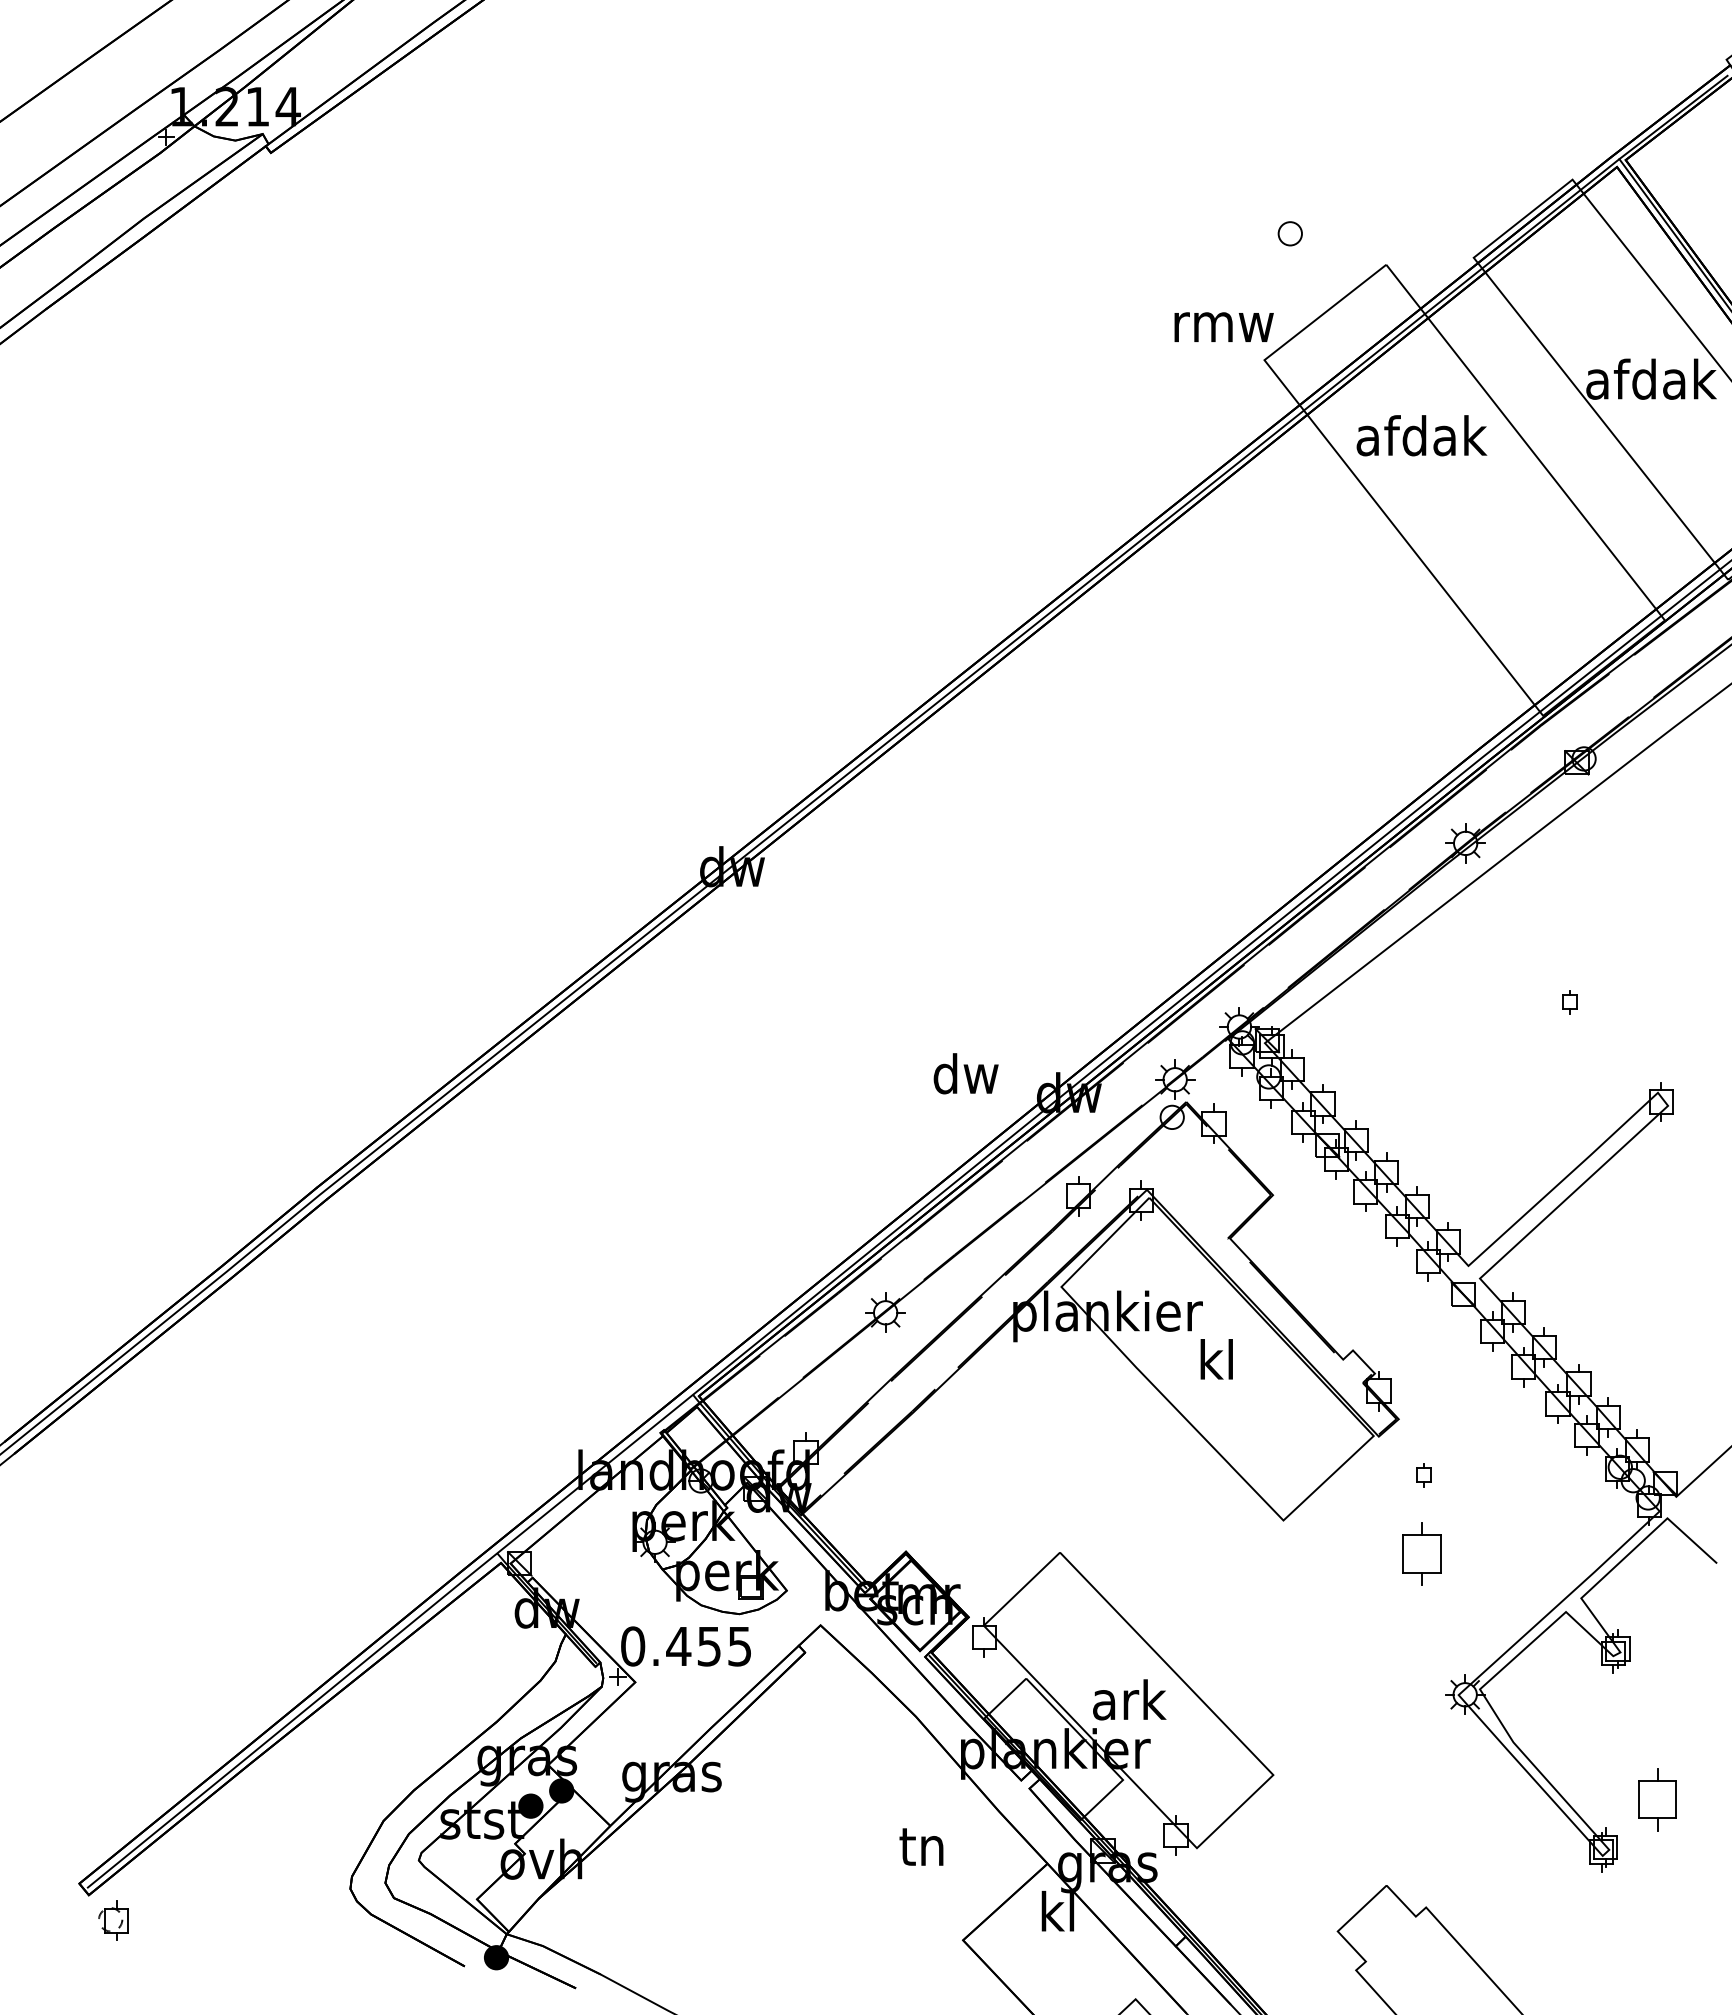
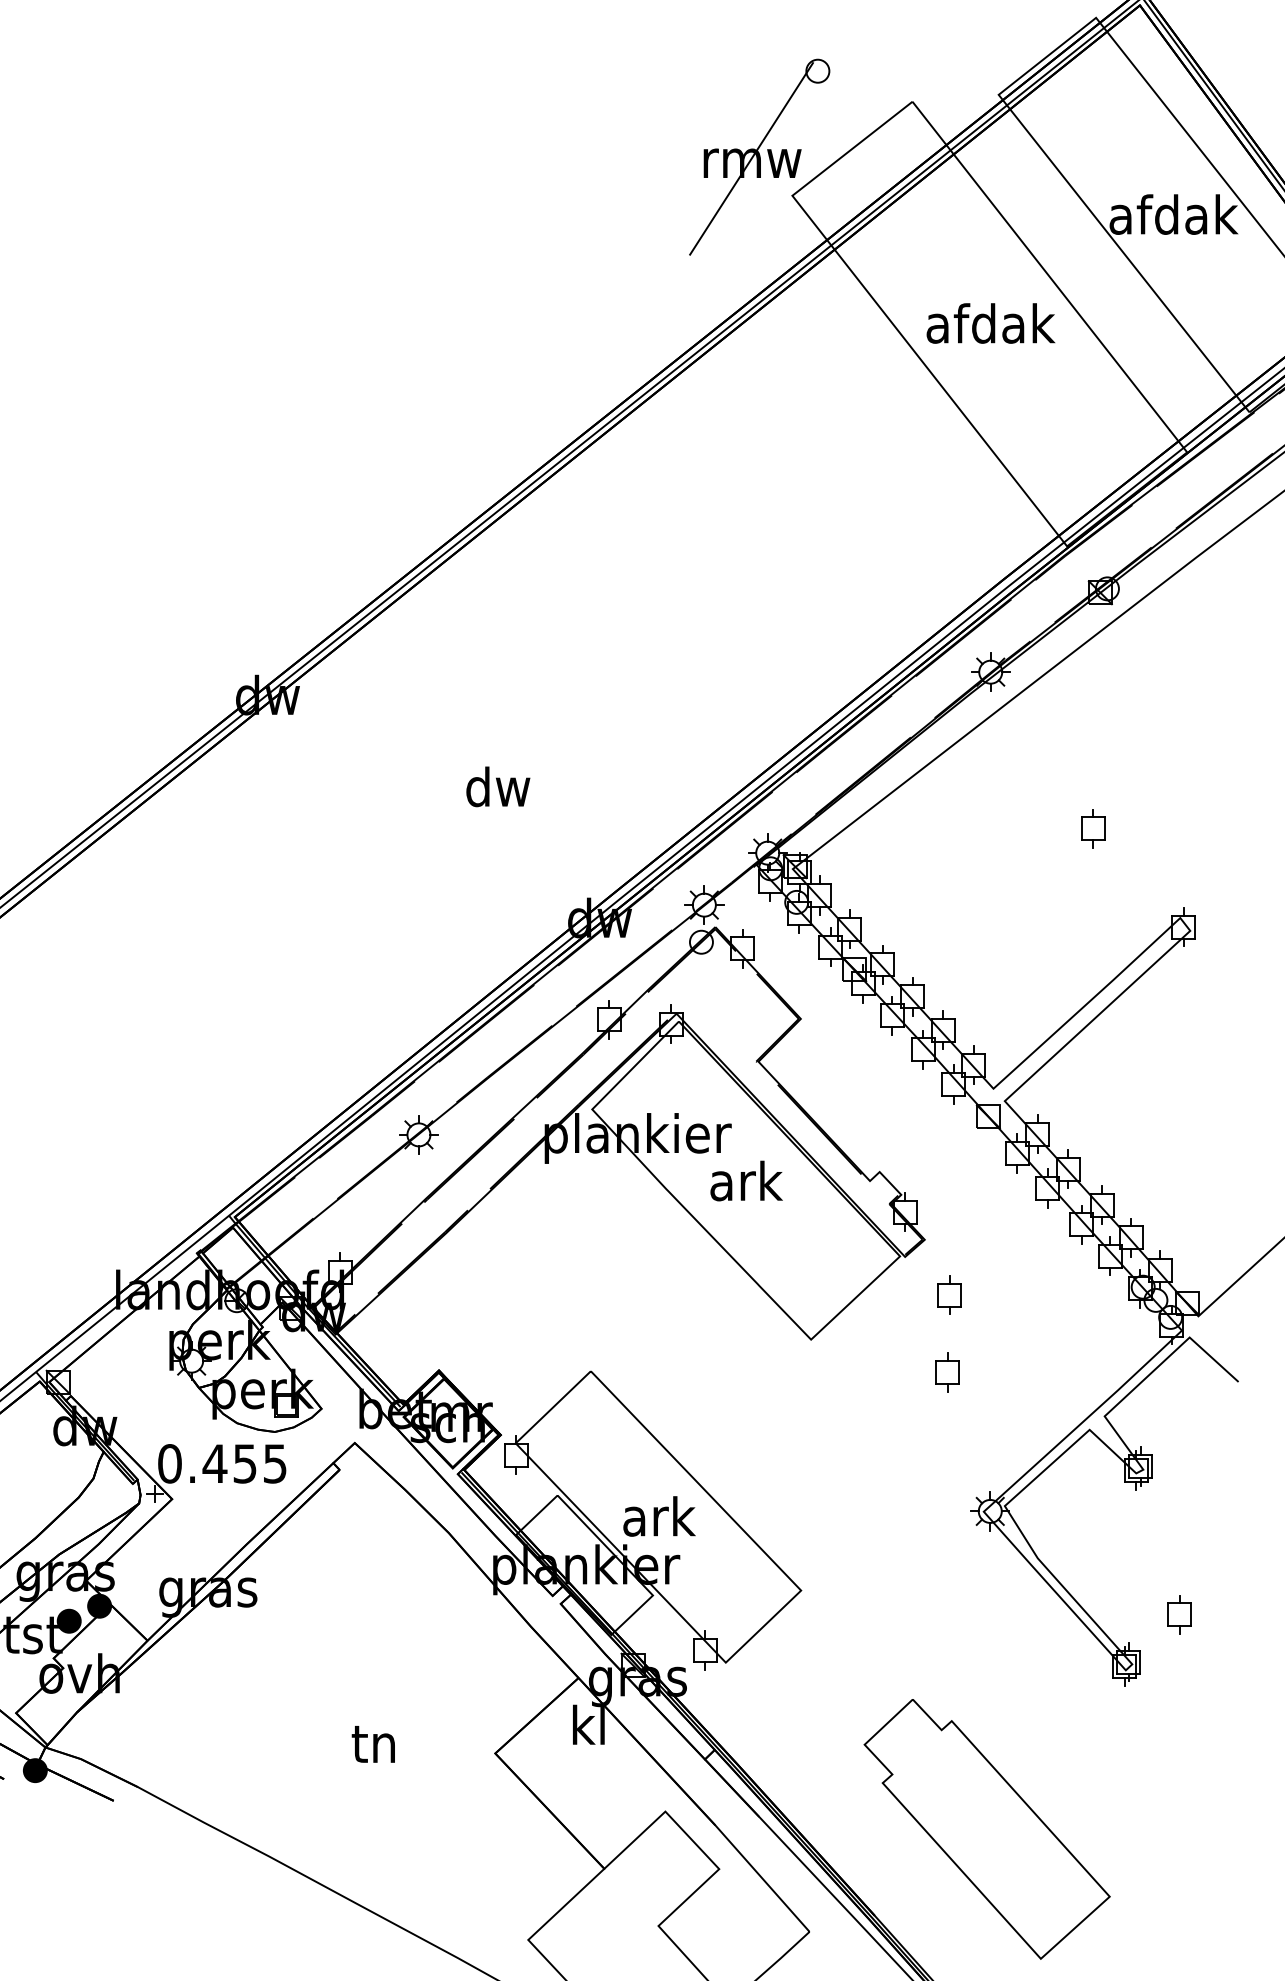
line: (1222, 322) -> (751, 158), added
text: (1421, 435) -> (990, 323), moved
part: (1569, 1002) -> (1093, 828), size x1.67
text: (965, 1073) -> (497, 786), moved
text: (1217, 1359) -> (746, 1180), kl -> ark
part: (1423, 1475) -> (949, 1295), size x1.67
part: (1422, 1553) -> (948, 1372), size x0.62
part: (1657, 1799) -> (1179, 1614), size x0.62
text: (921, 1846) -> (373, 1743), moved

